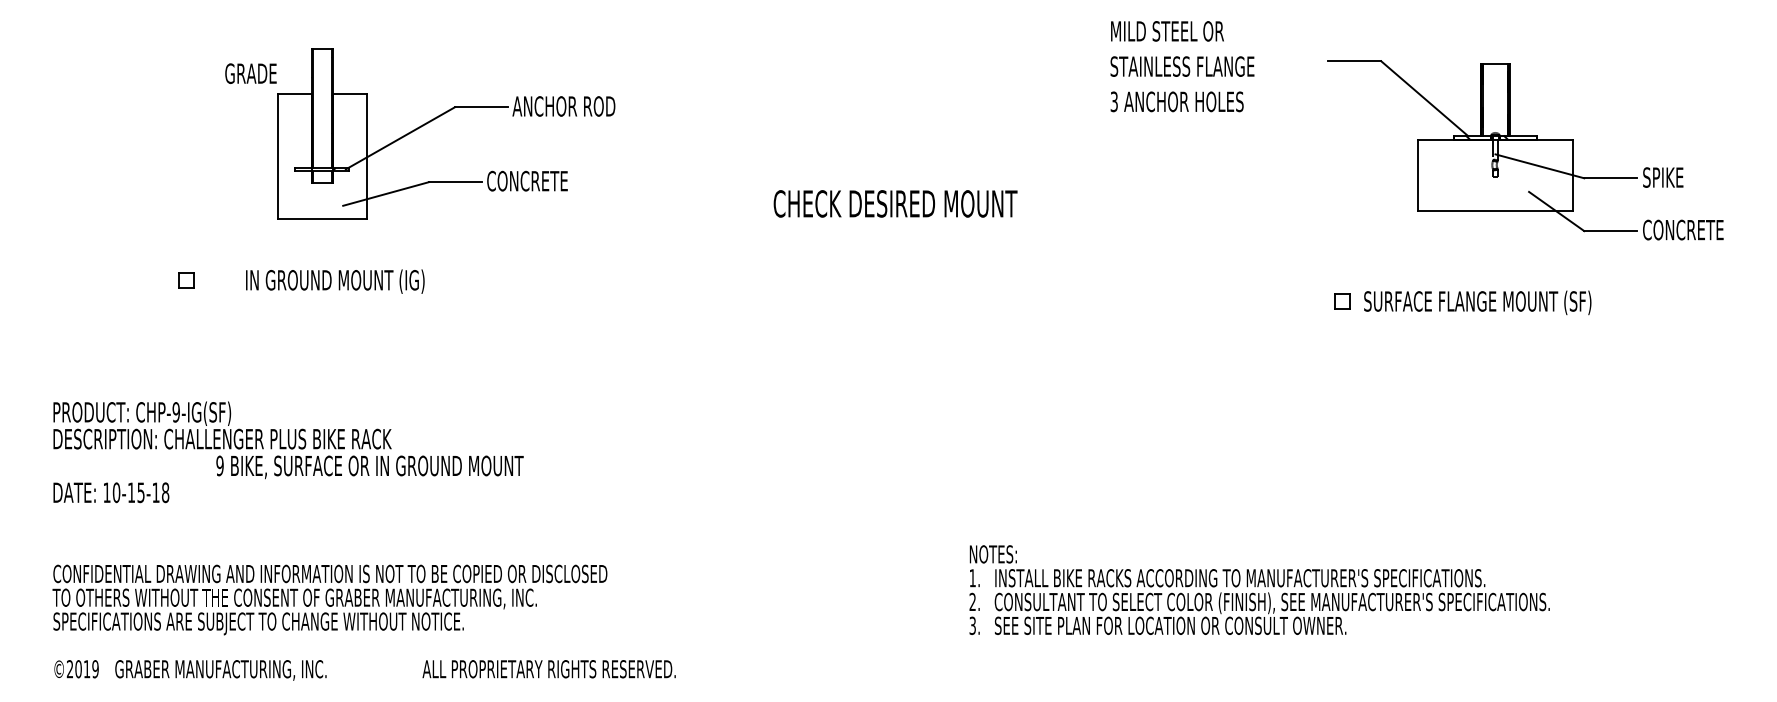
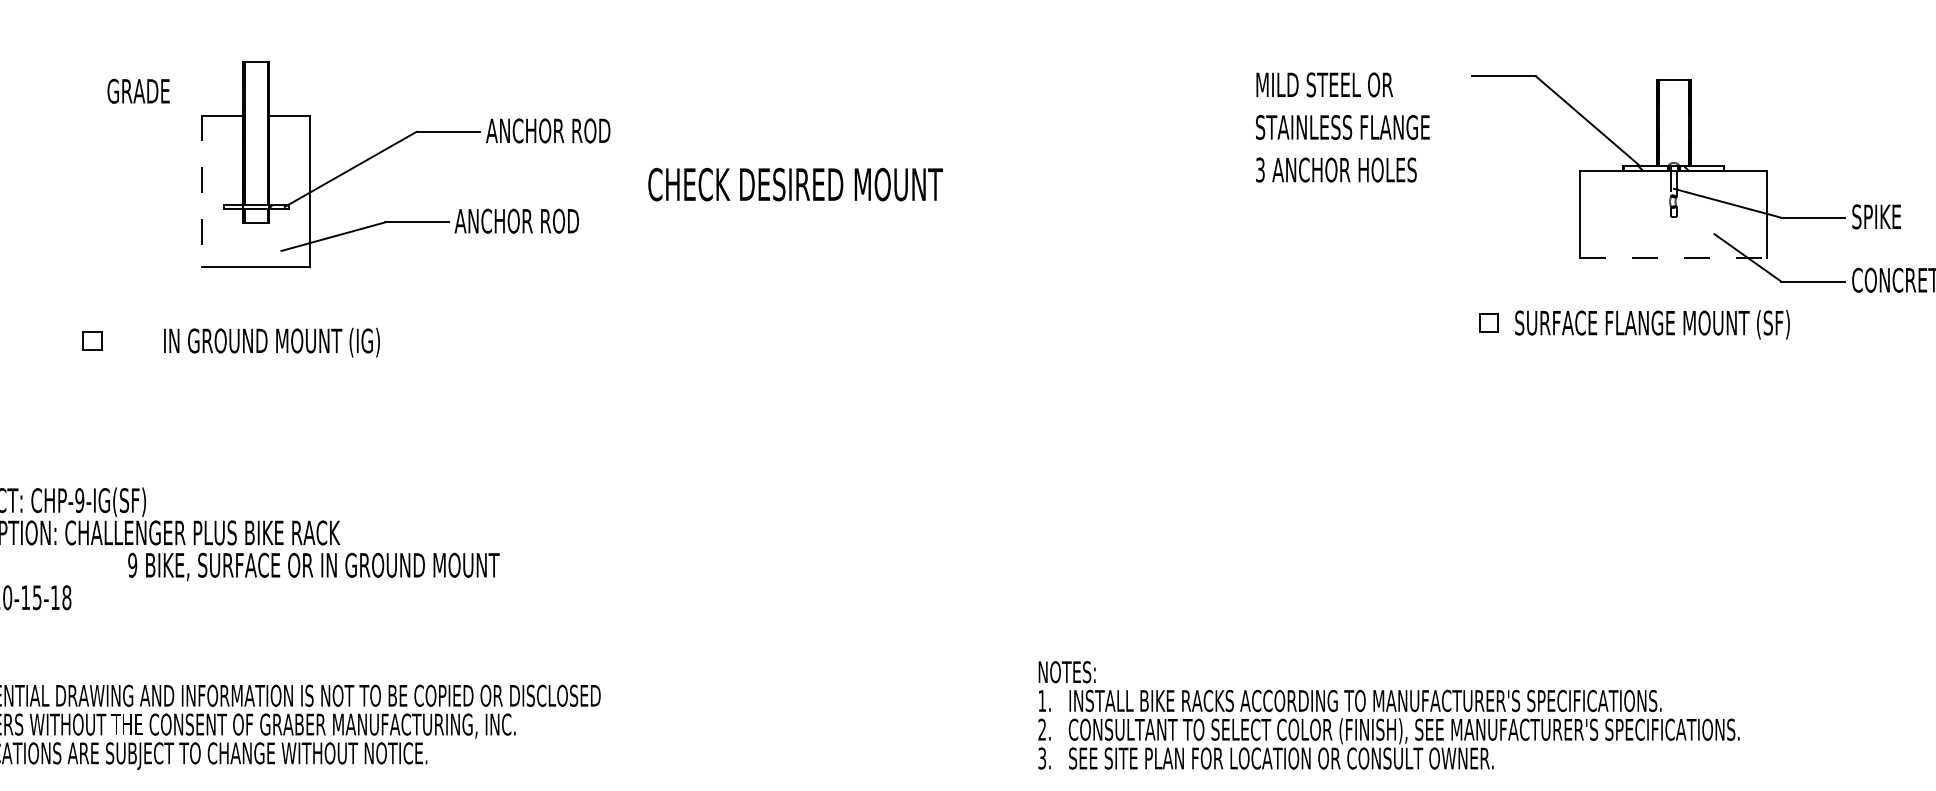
text: (1182, 66) -> (1342, 127), moved
text: (250, 73) -> (138, 91), moved
line: (277, 156) -> (202, 191), solid -> dashed
text: (537, 180) -> (516, 220), CONCRETE -> ANCHOR ROD
text: (895, 203) -> (795, 184), moved
line: (1495, 211) -> (1673, 257), solid -> dashed
part: (1462, 302) -> (1634, 324), moved

